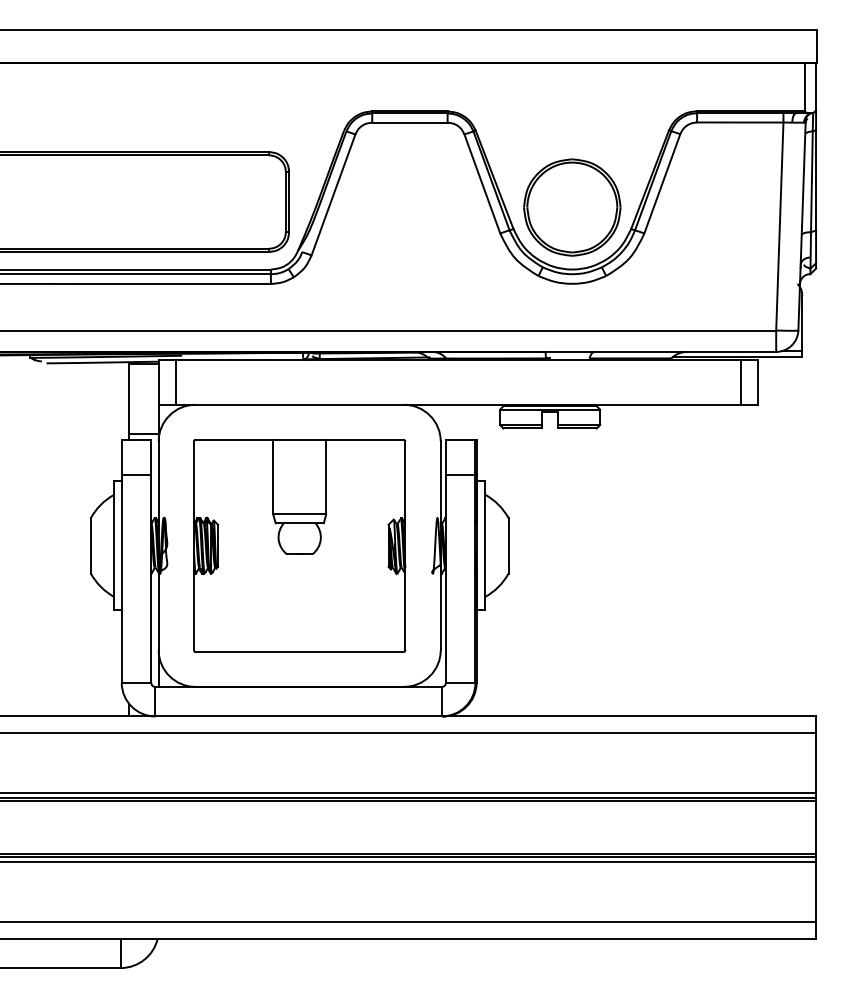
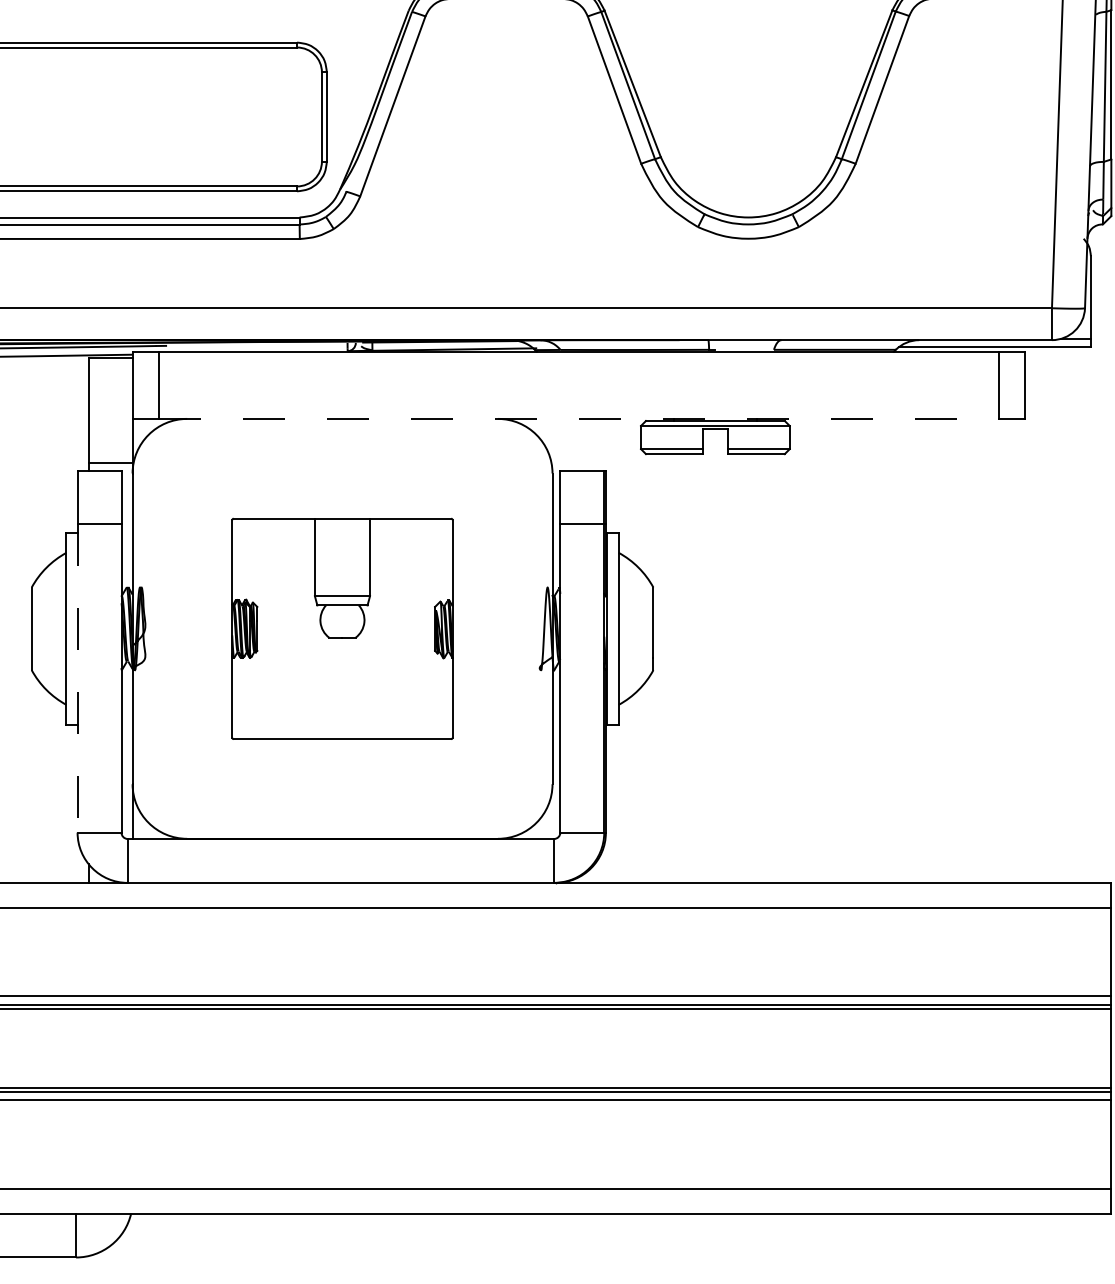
part: (572, 207) -> (748, 125), removed
line: (459, 404) -> (580, 418), solid -> dashed
part: (299, 545) -> (342, 628), size x0.7
line: (121, 579) -> (77, 678), solid -> dashed

